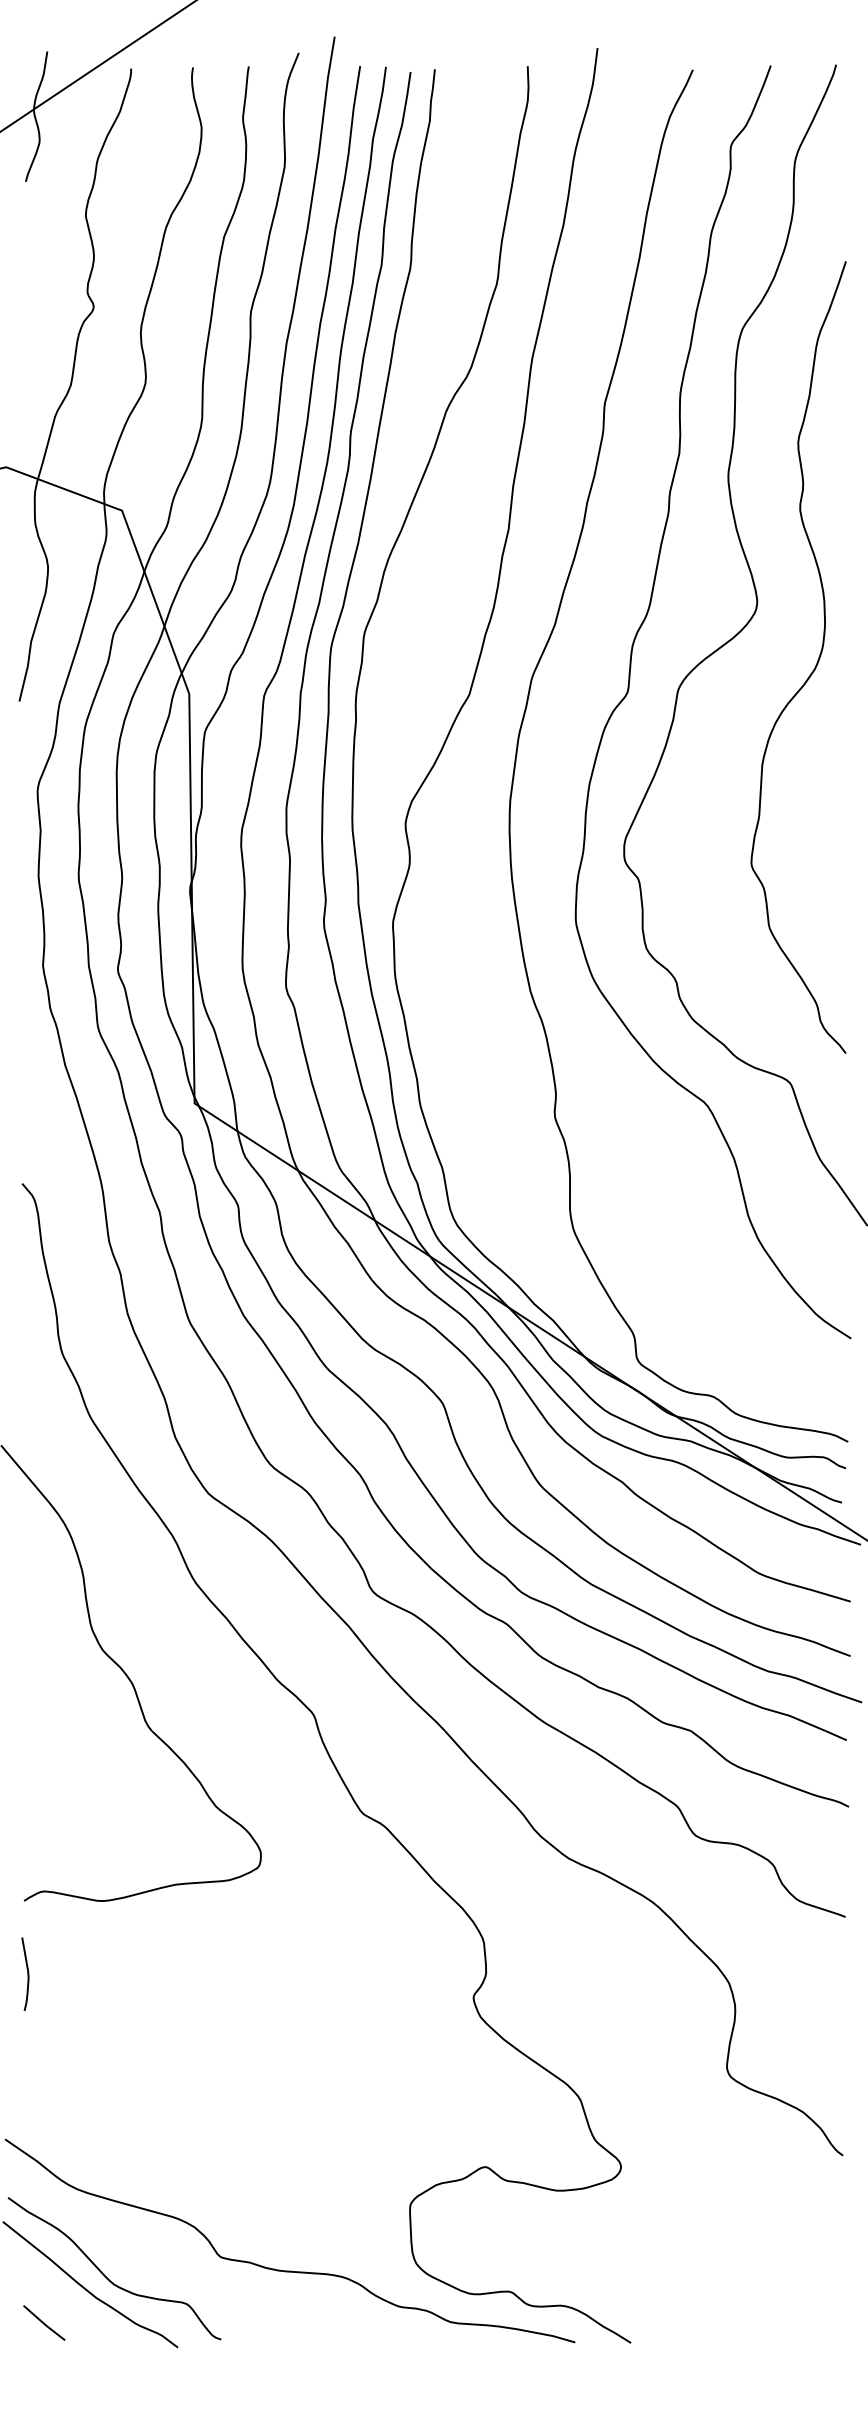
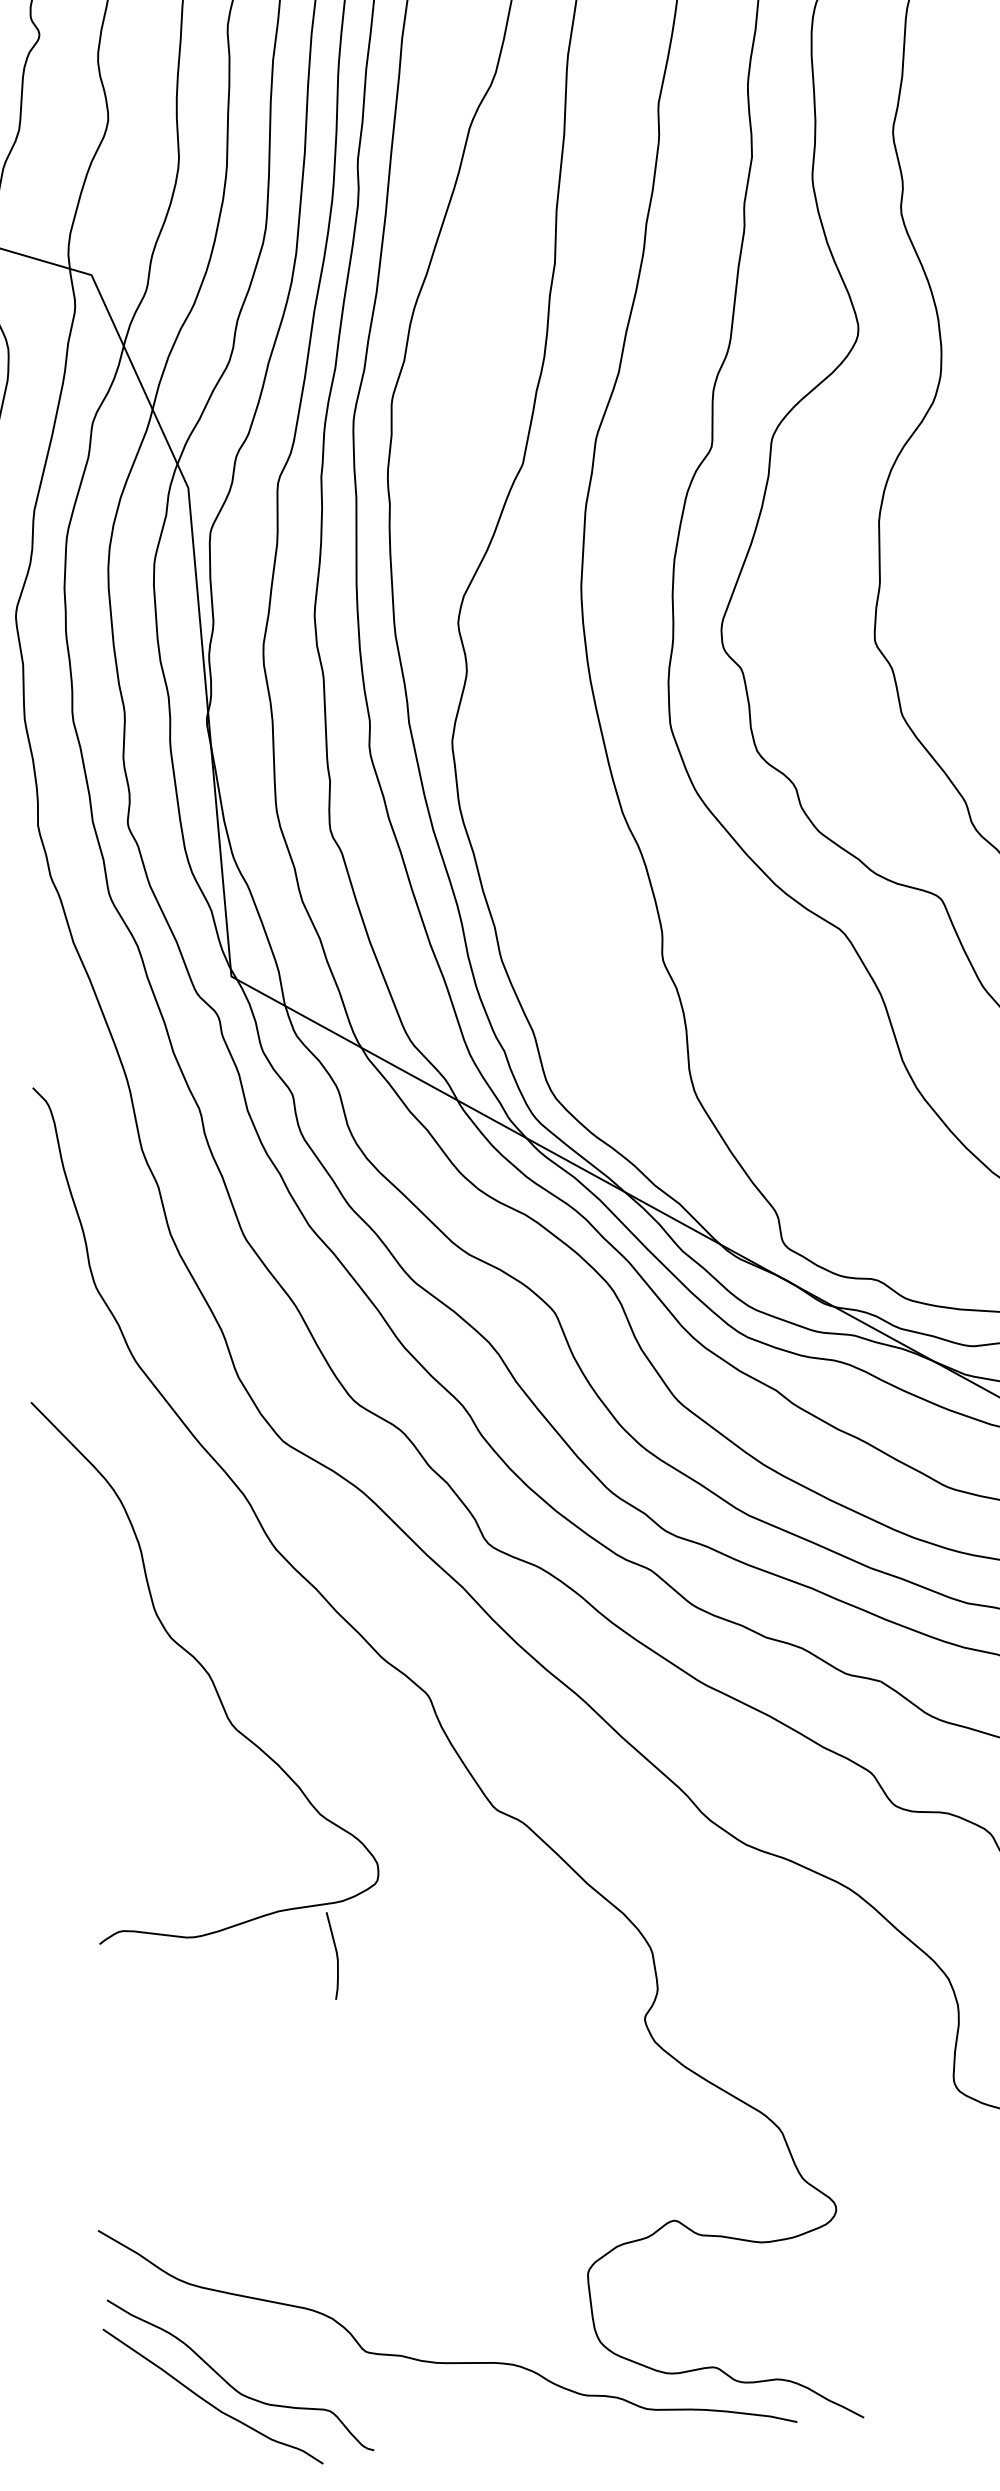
curve: (27, 1973) -> (336, 1954), moved
line: (44, 2322) -> (161, 2445), removed

